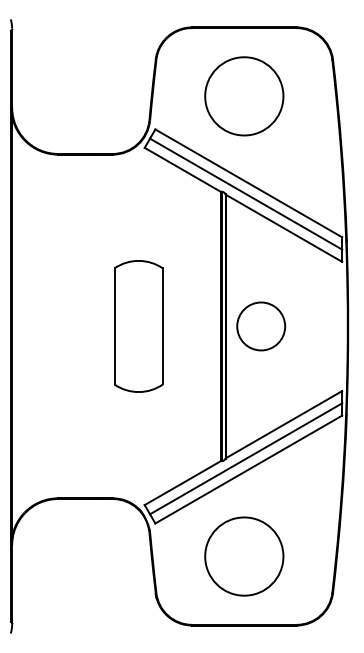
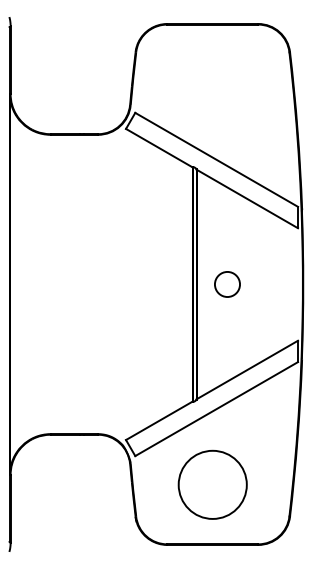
circle: (244, 95) -> (212, 83), removed
line: (246, 193) -> (214, 168), removed
part: (138, 326) -> (120, 284), removed
circle: (261, 326) -> (227, 284), size x0.6
line: (246, 458) -> (214, 399), removed

